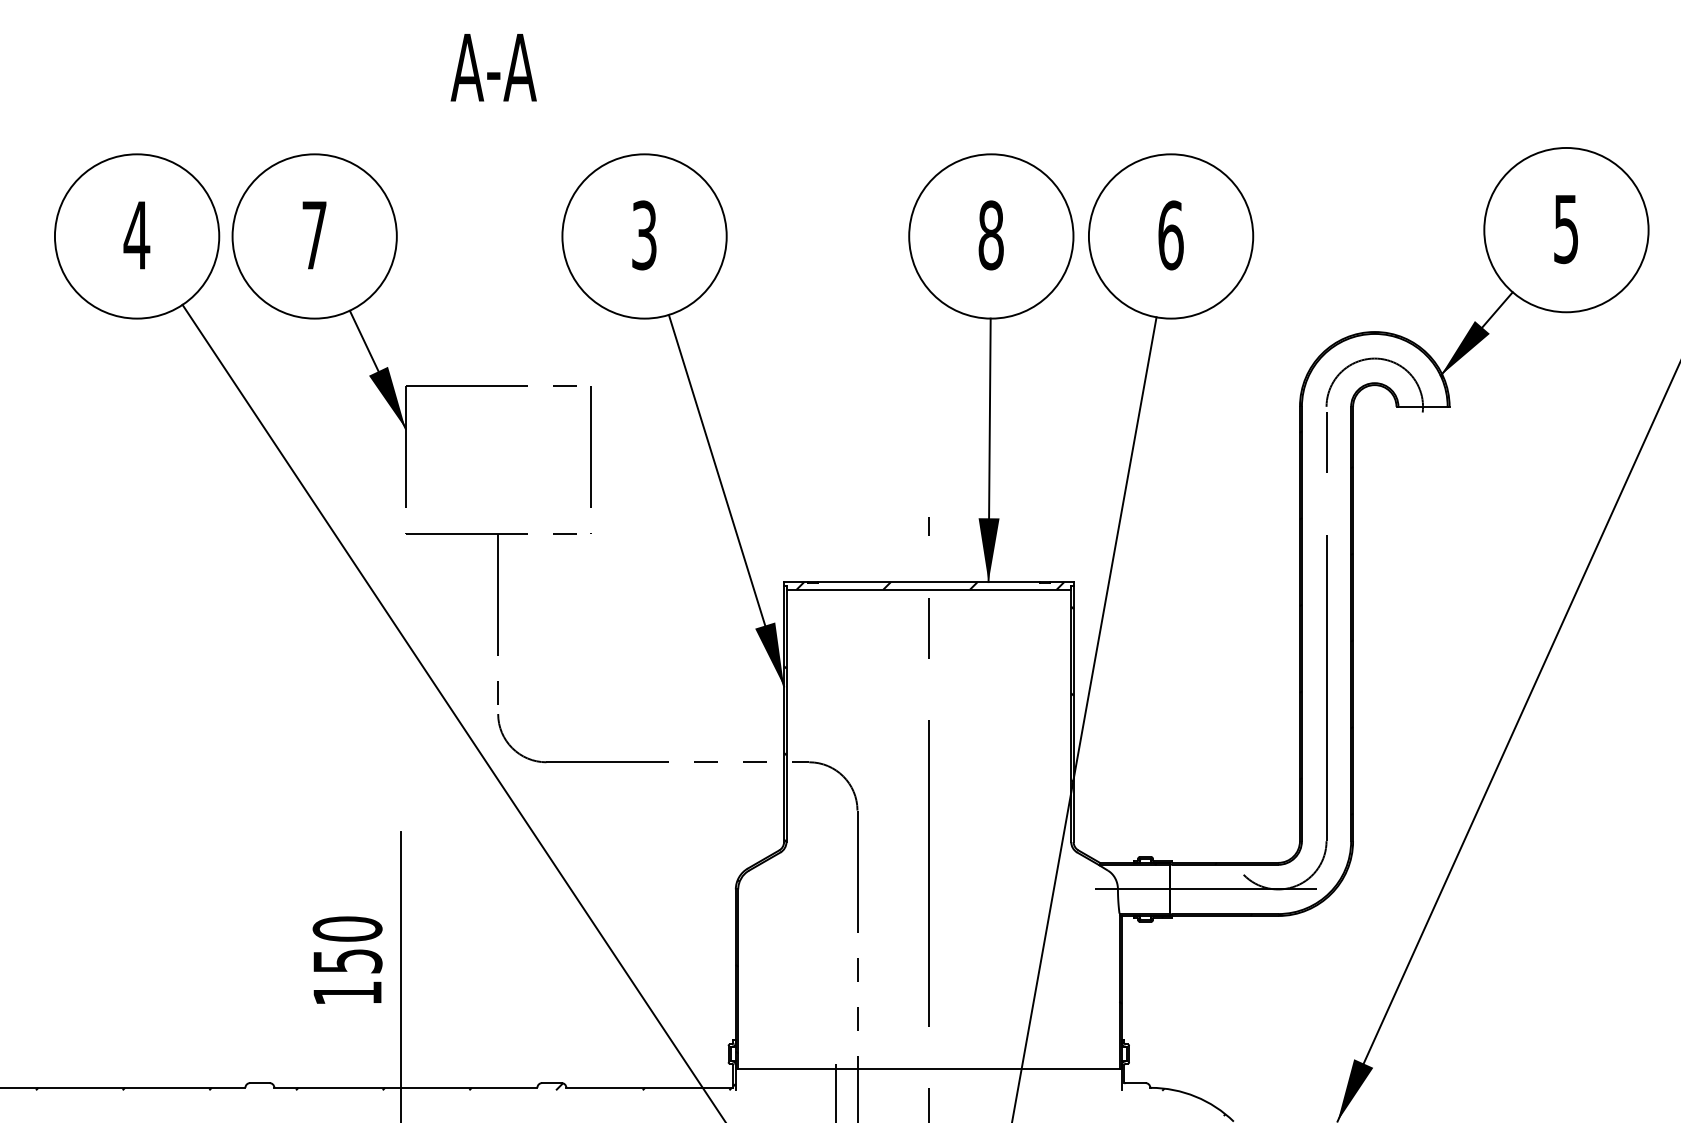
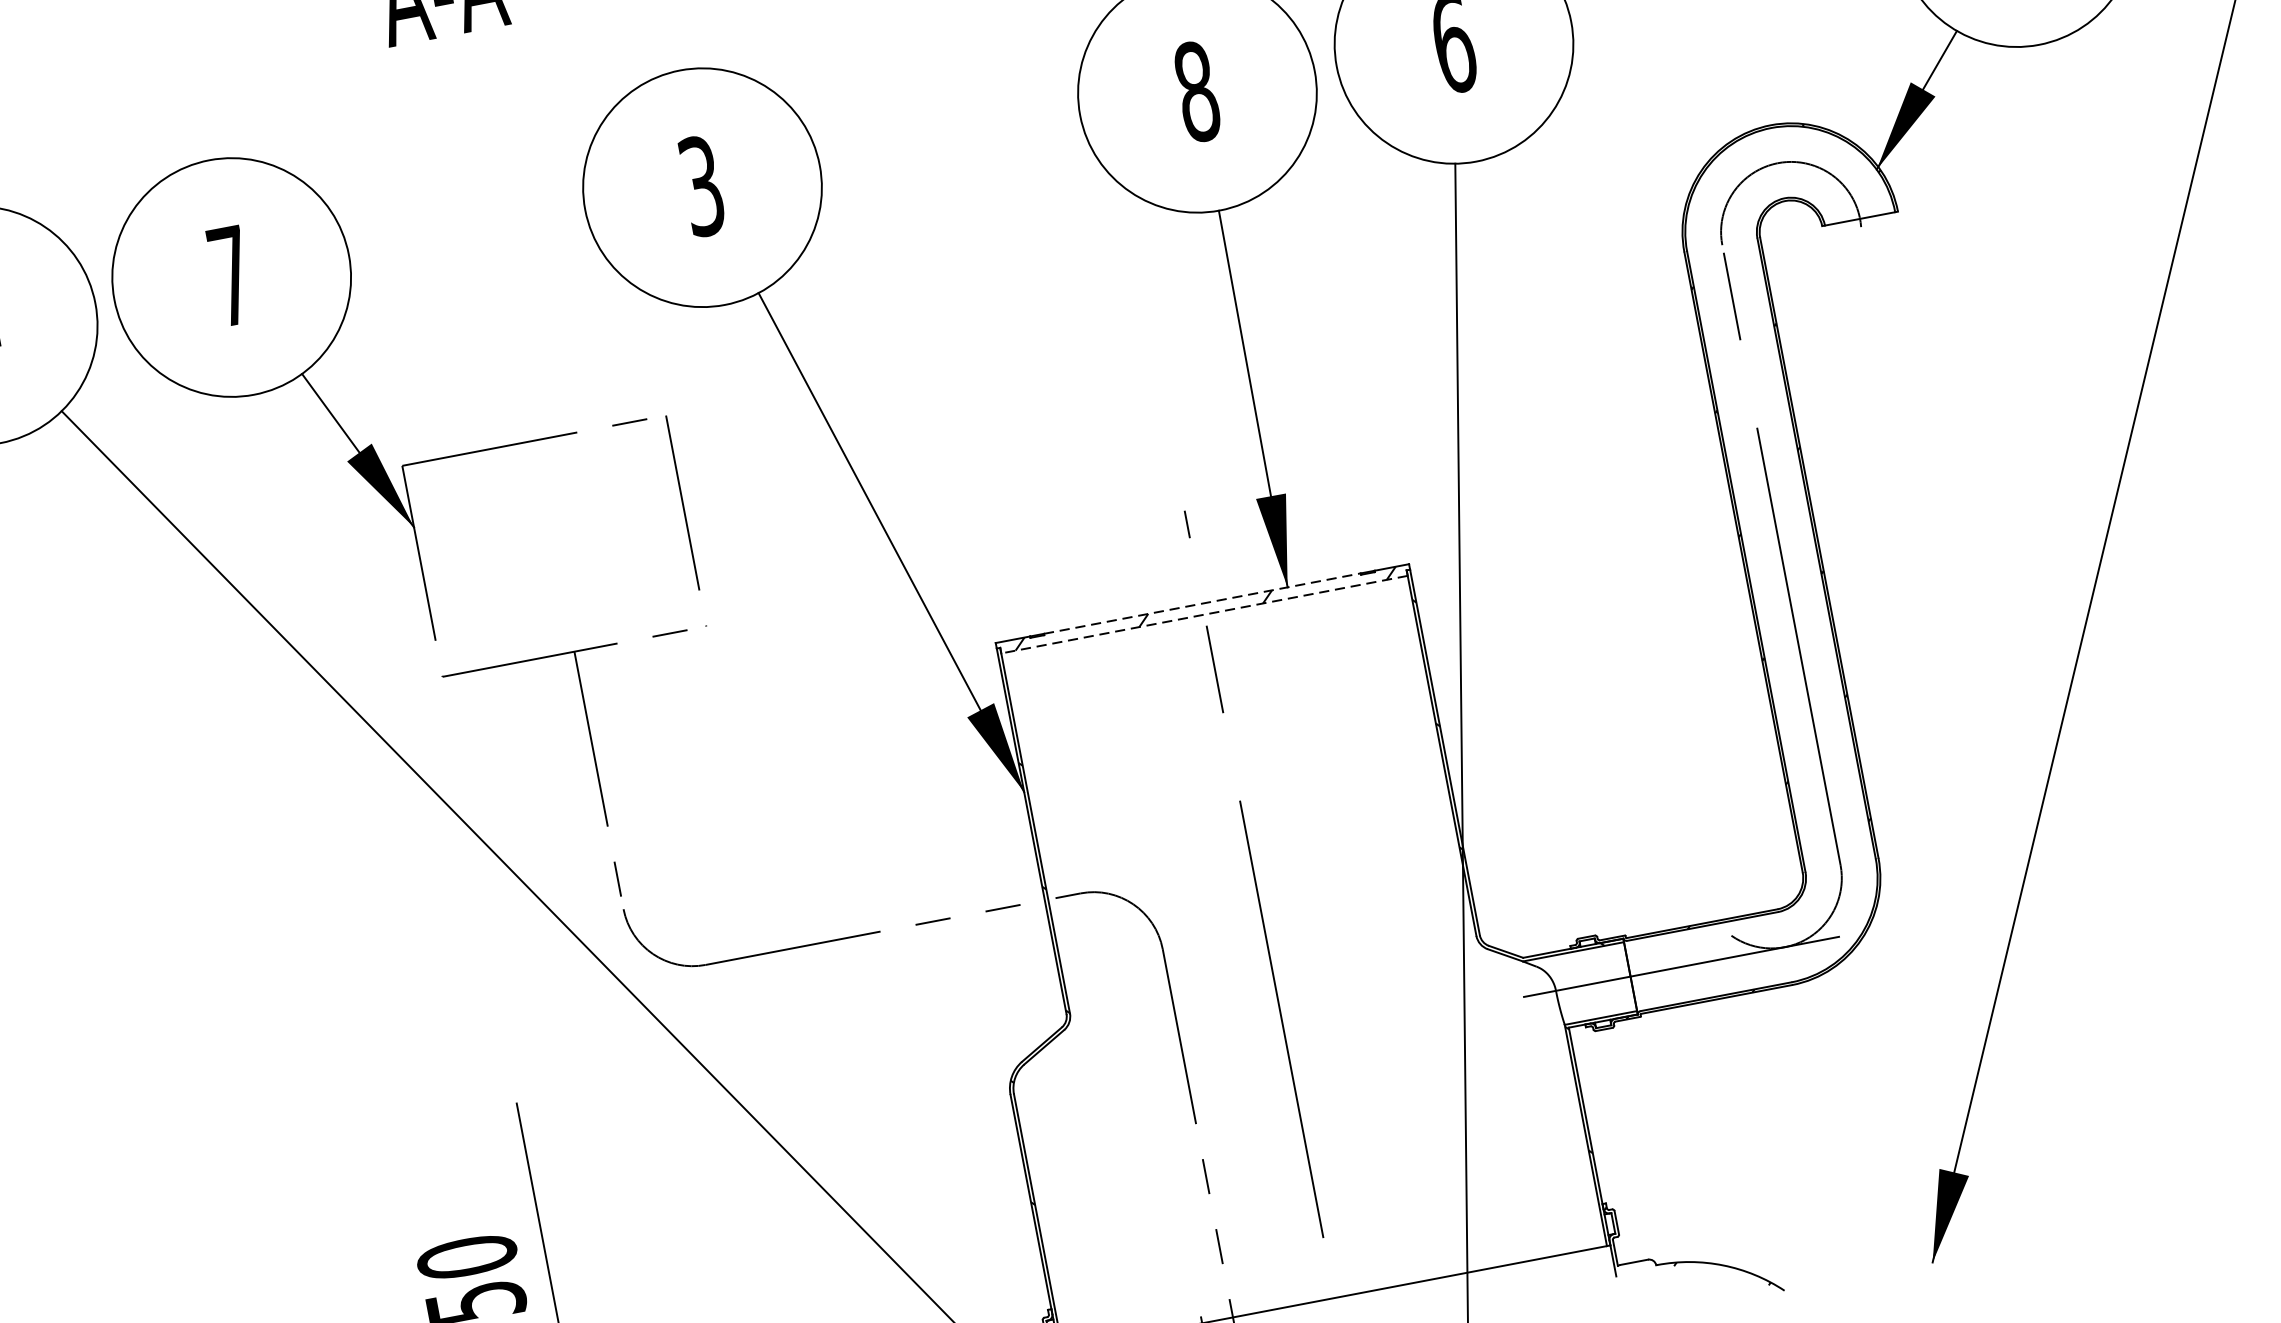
line: (929, 582) -> (1203, 604), solid -> dashed
line: (928, 589) -> (1203, 614), solid -> dashed

